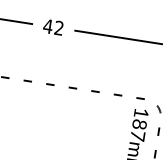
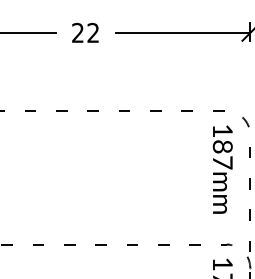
text: (47, 26) -> (77, 32), 42 -> 22

